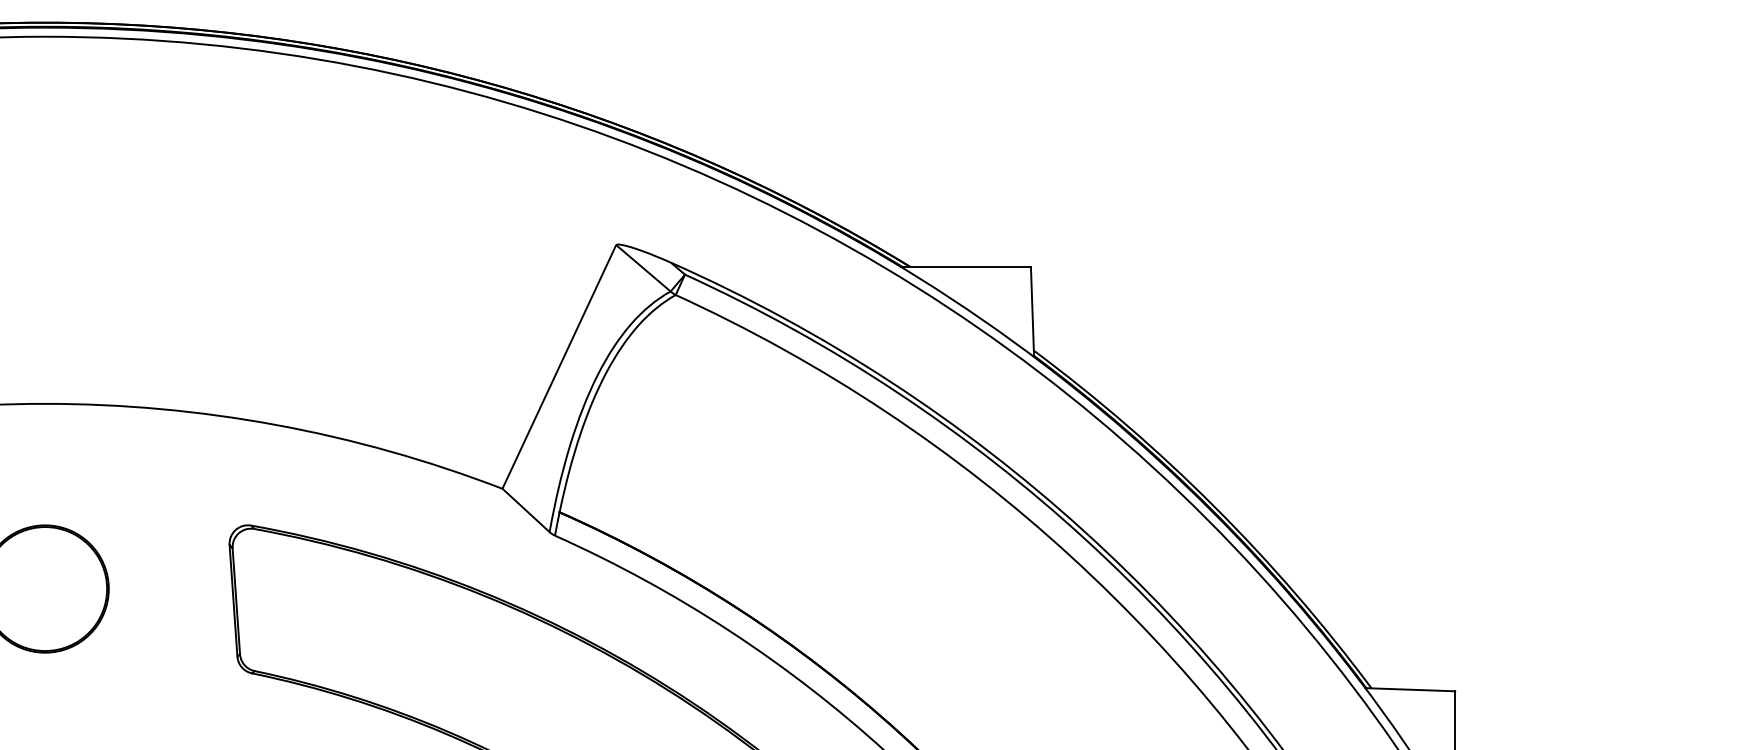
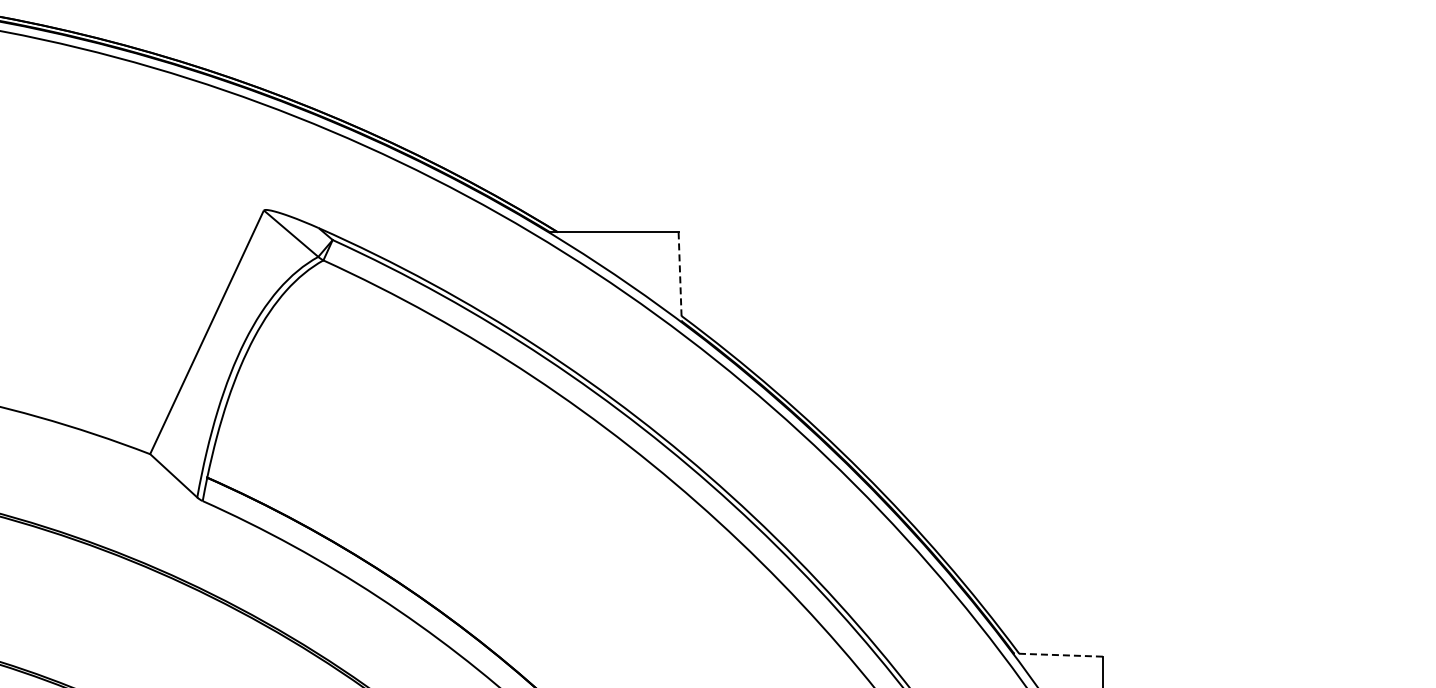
line: (1032, 312) -> (680, 277), solid -> dashed
line: (1409, 689) -> (1057, 654), solid -> dashed

